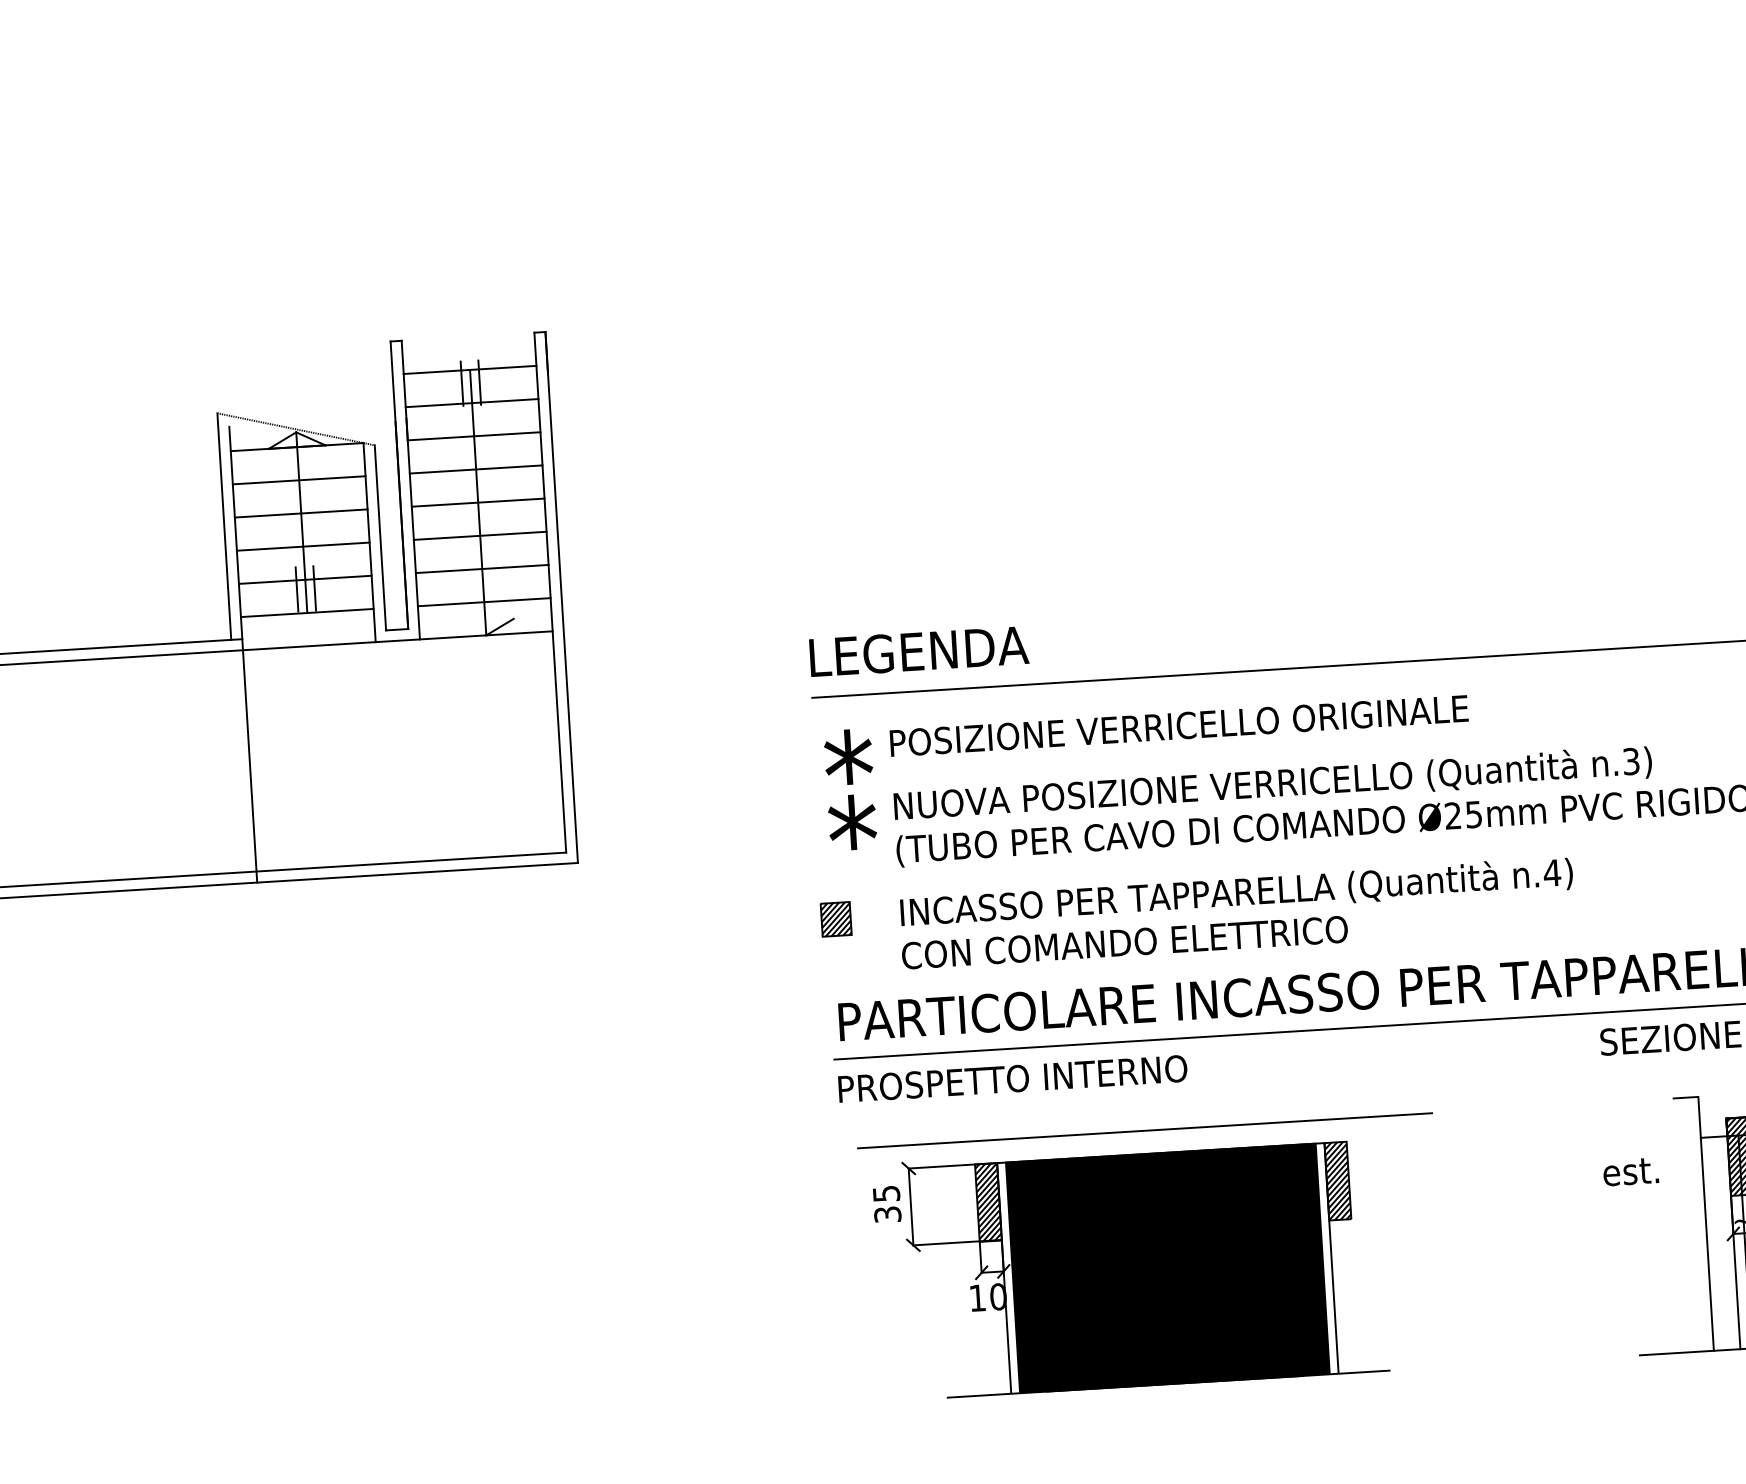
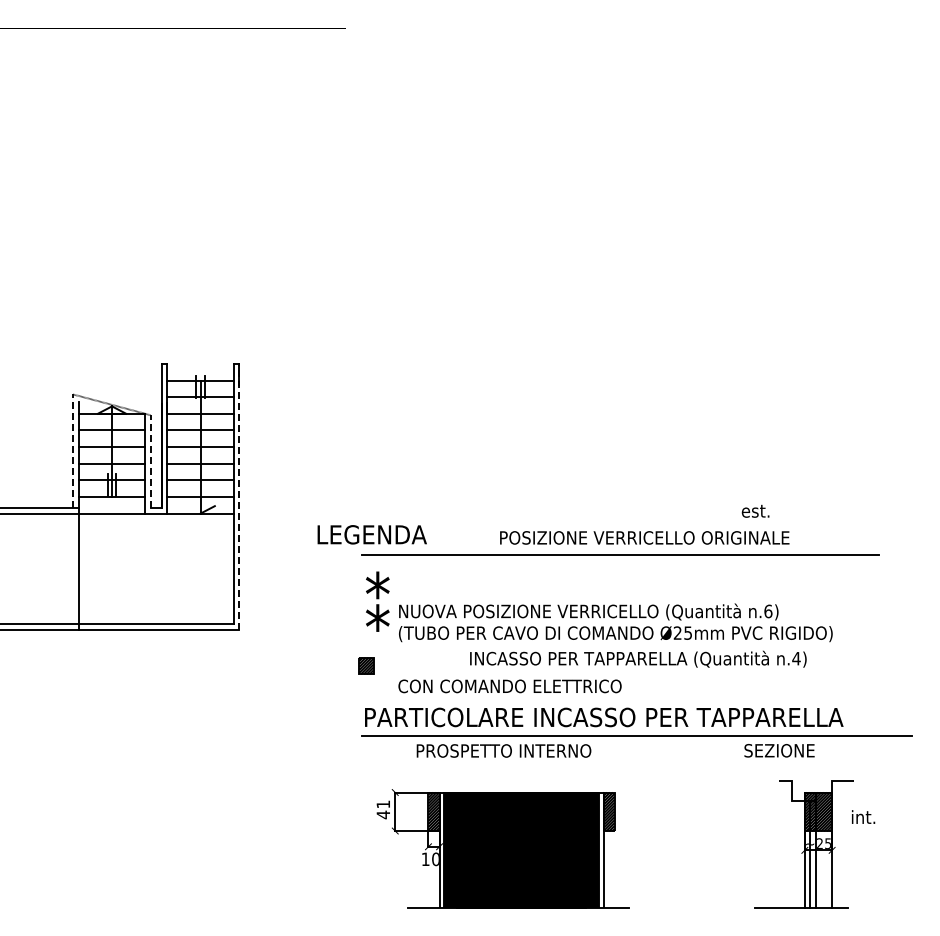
line: (224, 527) -> (73, 451), solid -> dashed
line: (379, 537) -> (150, 461), solid -> dashed
line: (561, 596) -> (239, 496), solid -> dashed
text: (917, 651) -> (371, 534), moved
text: (1178, 725) -> (644, 537), moved
text: (1631, 761) -> (768, 611), n.3) -> n.6)
text: (1236, 891) -> (638, 658), moved
text: (1011, 1078) -> (503, 750), moved
line: (1145, 1129) -> (514, 780), removed
text: (1630, 1170) -> (755, 510), moved
text: (887, 1203) -> (383, 809), 35 -> 41
line: (1707, 1243) -> (791, 854), removed

